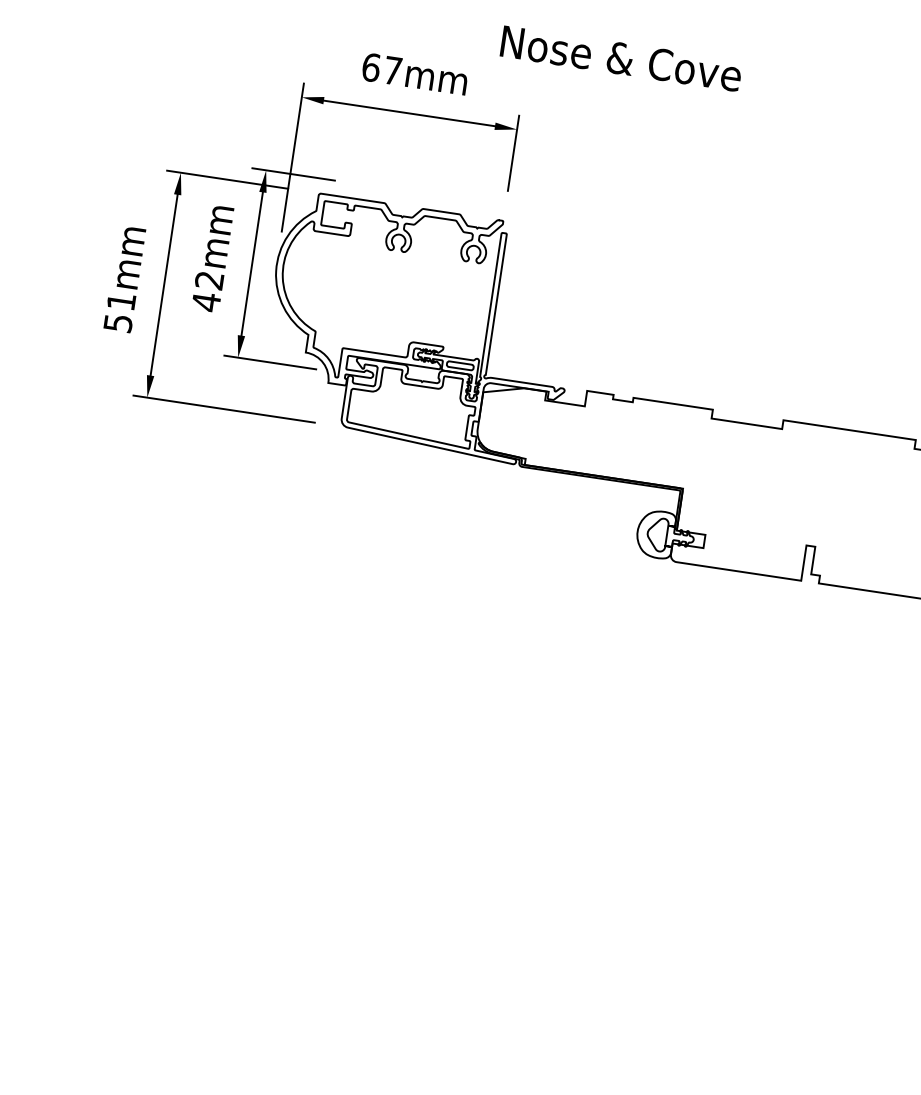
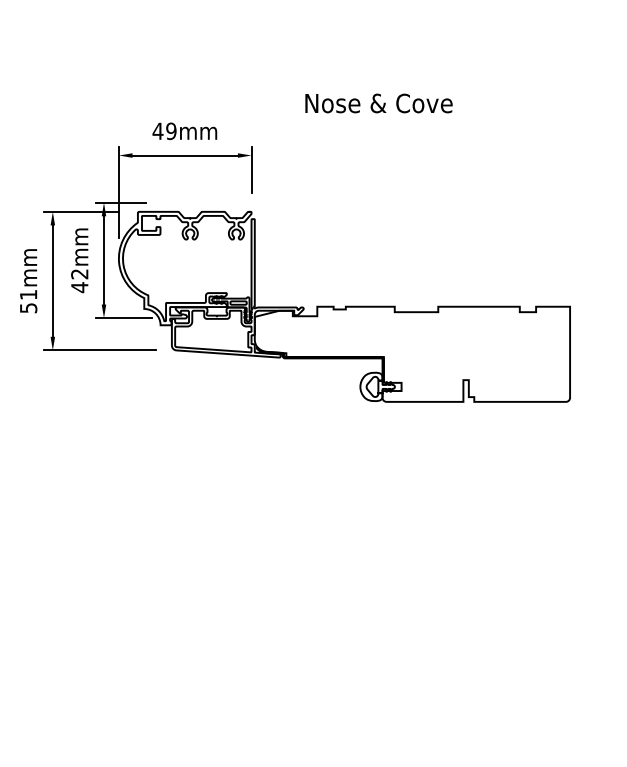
text: (620, 58) -> (378, 103), moved
text: (381, 69) -> (164, 131), 67mm -> 49mm

